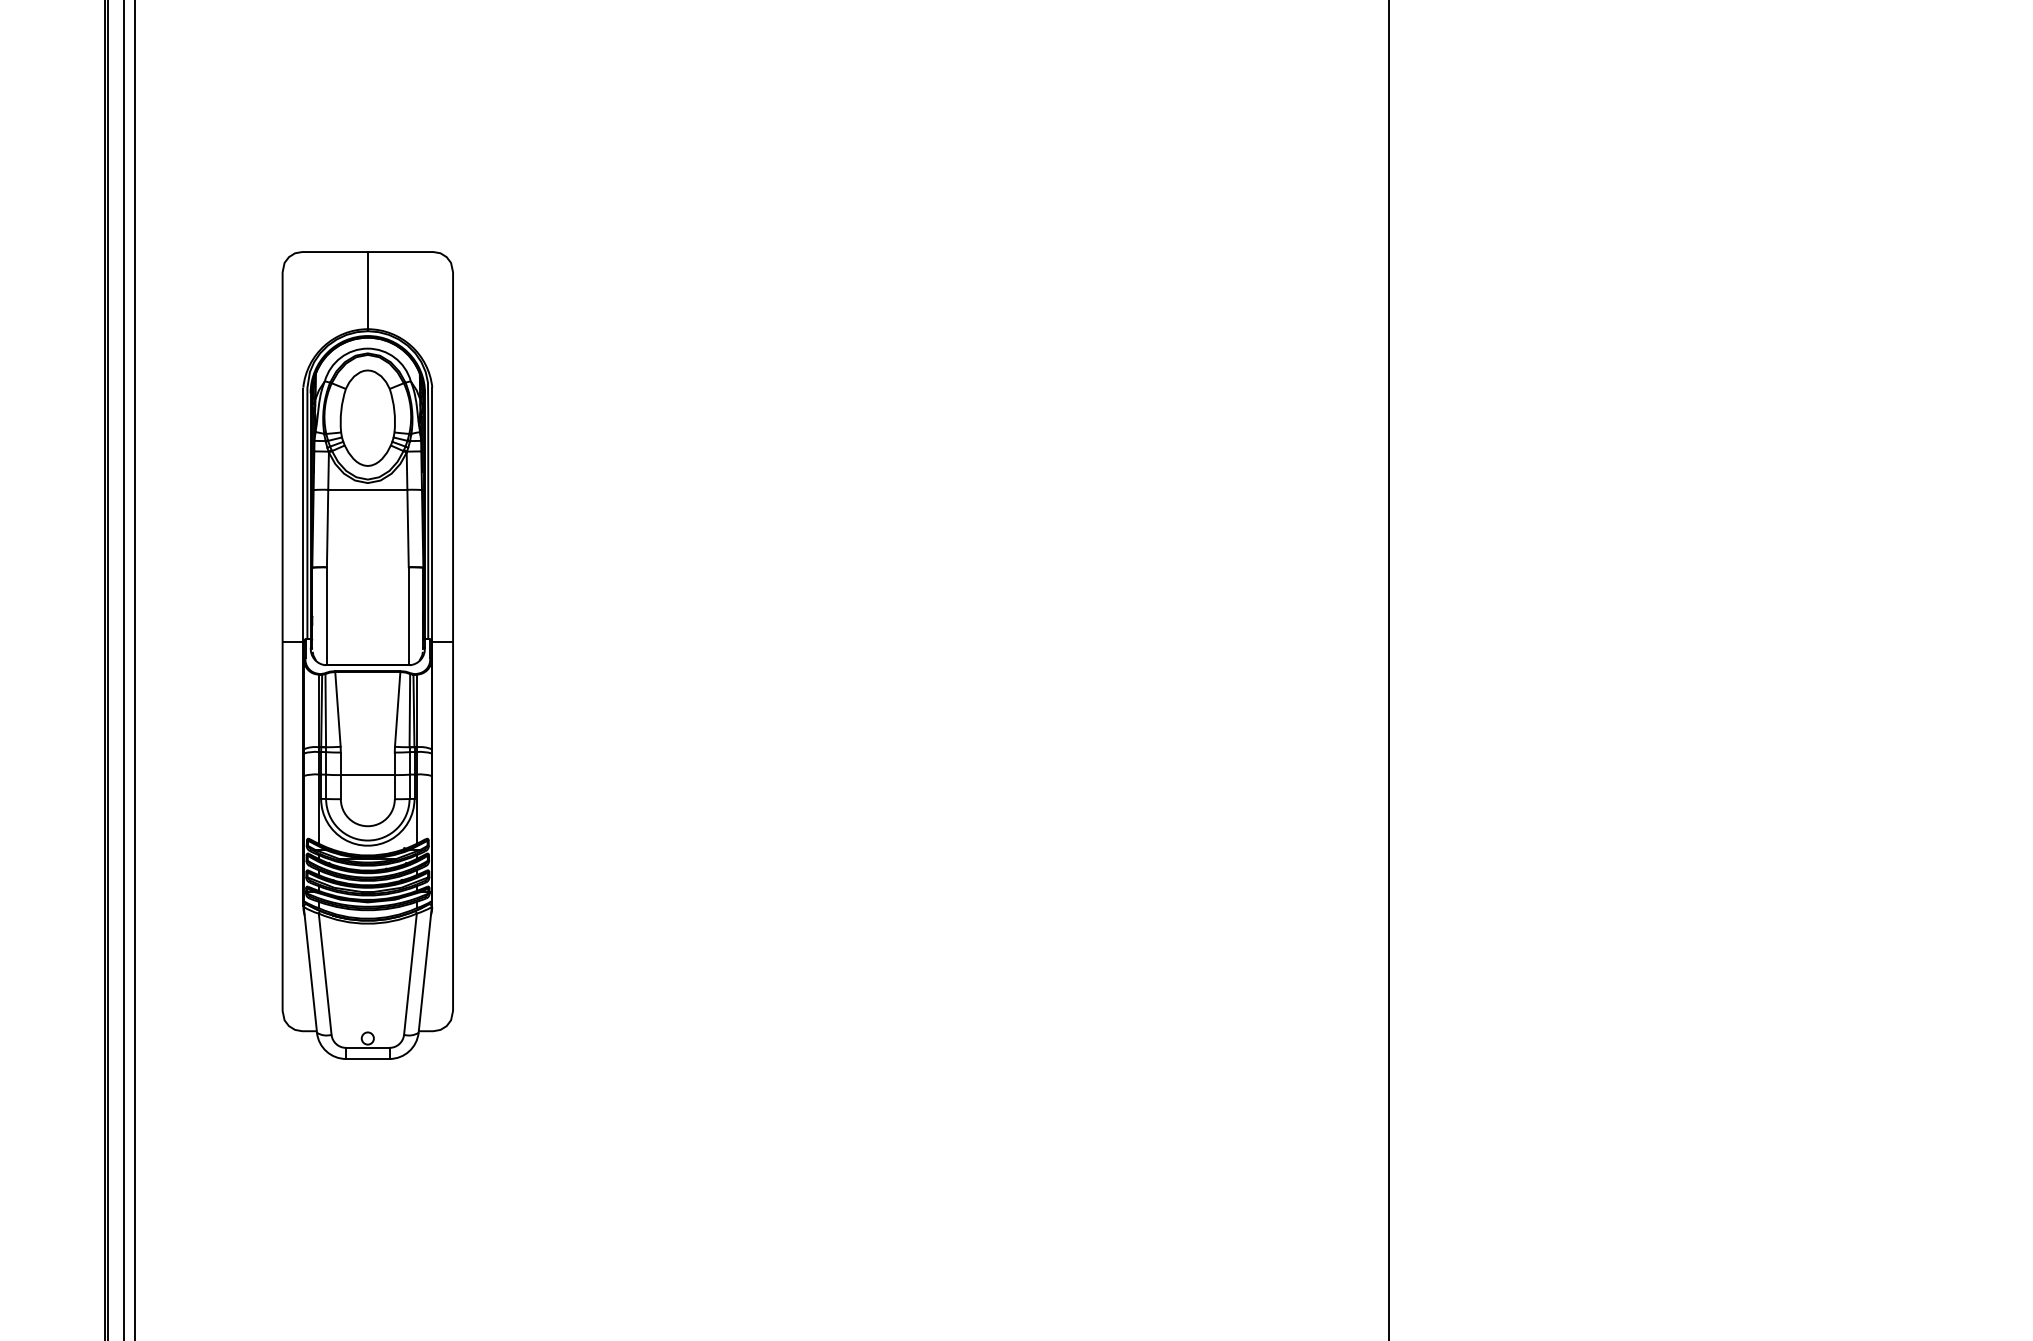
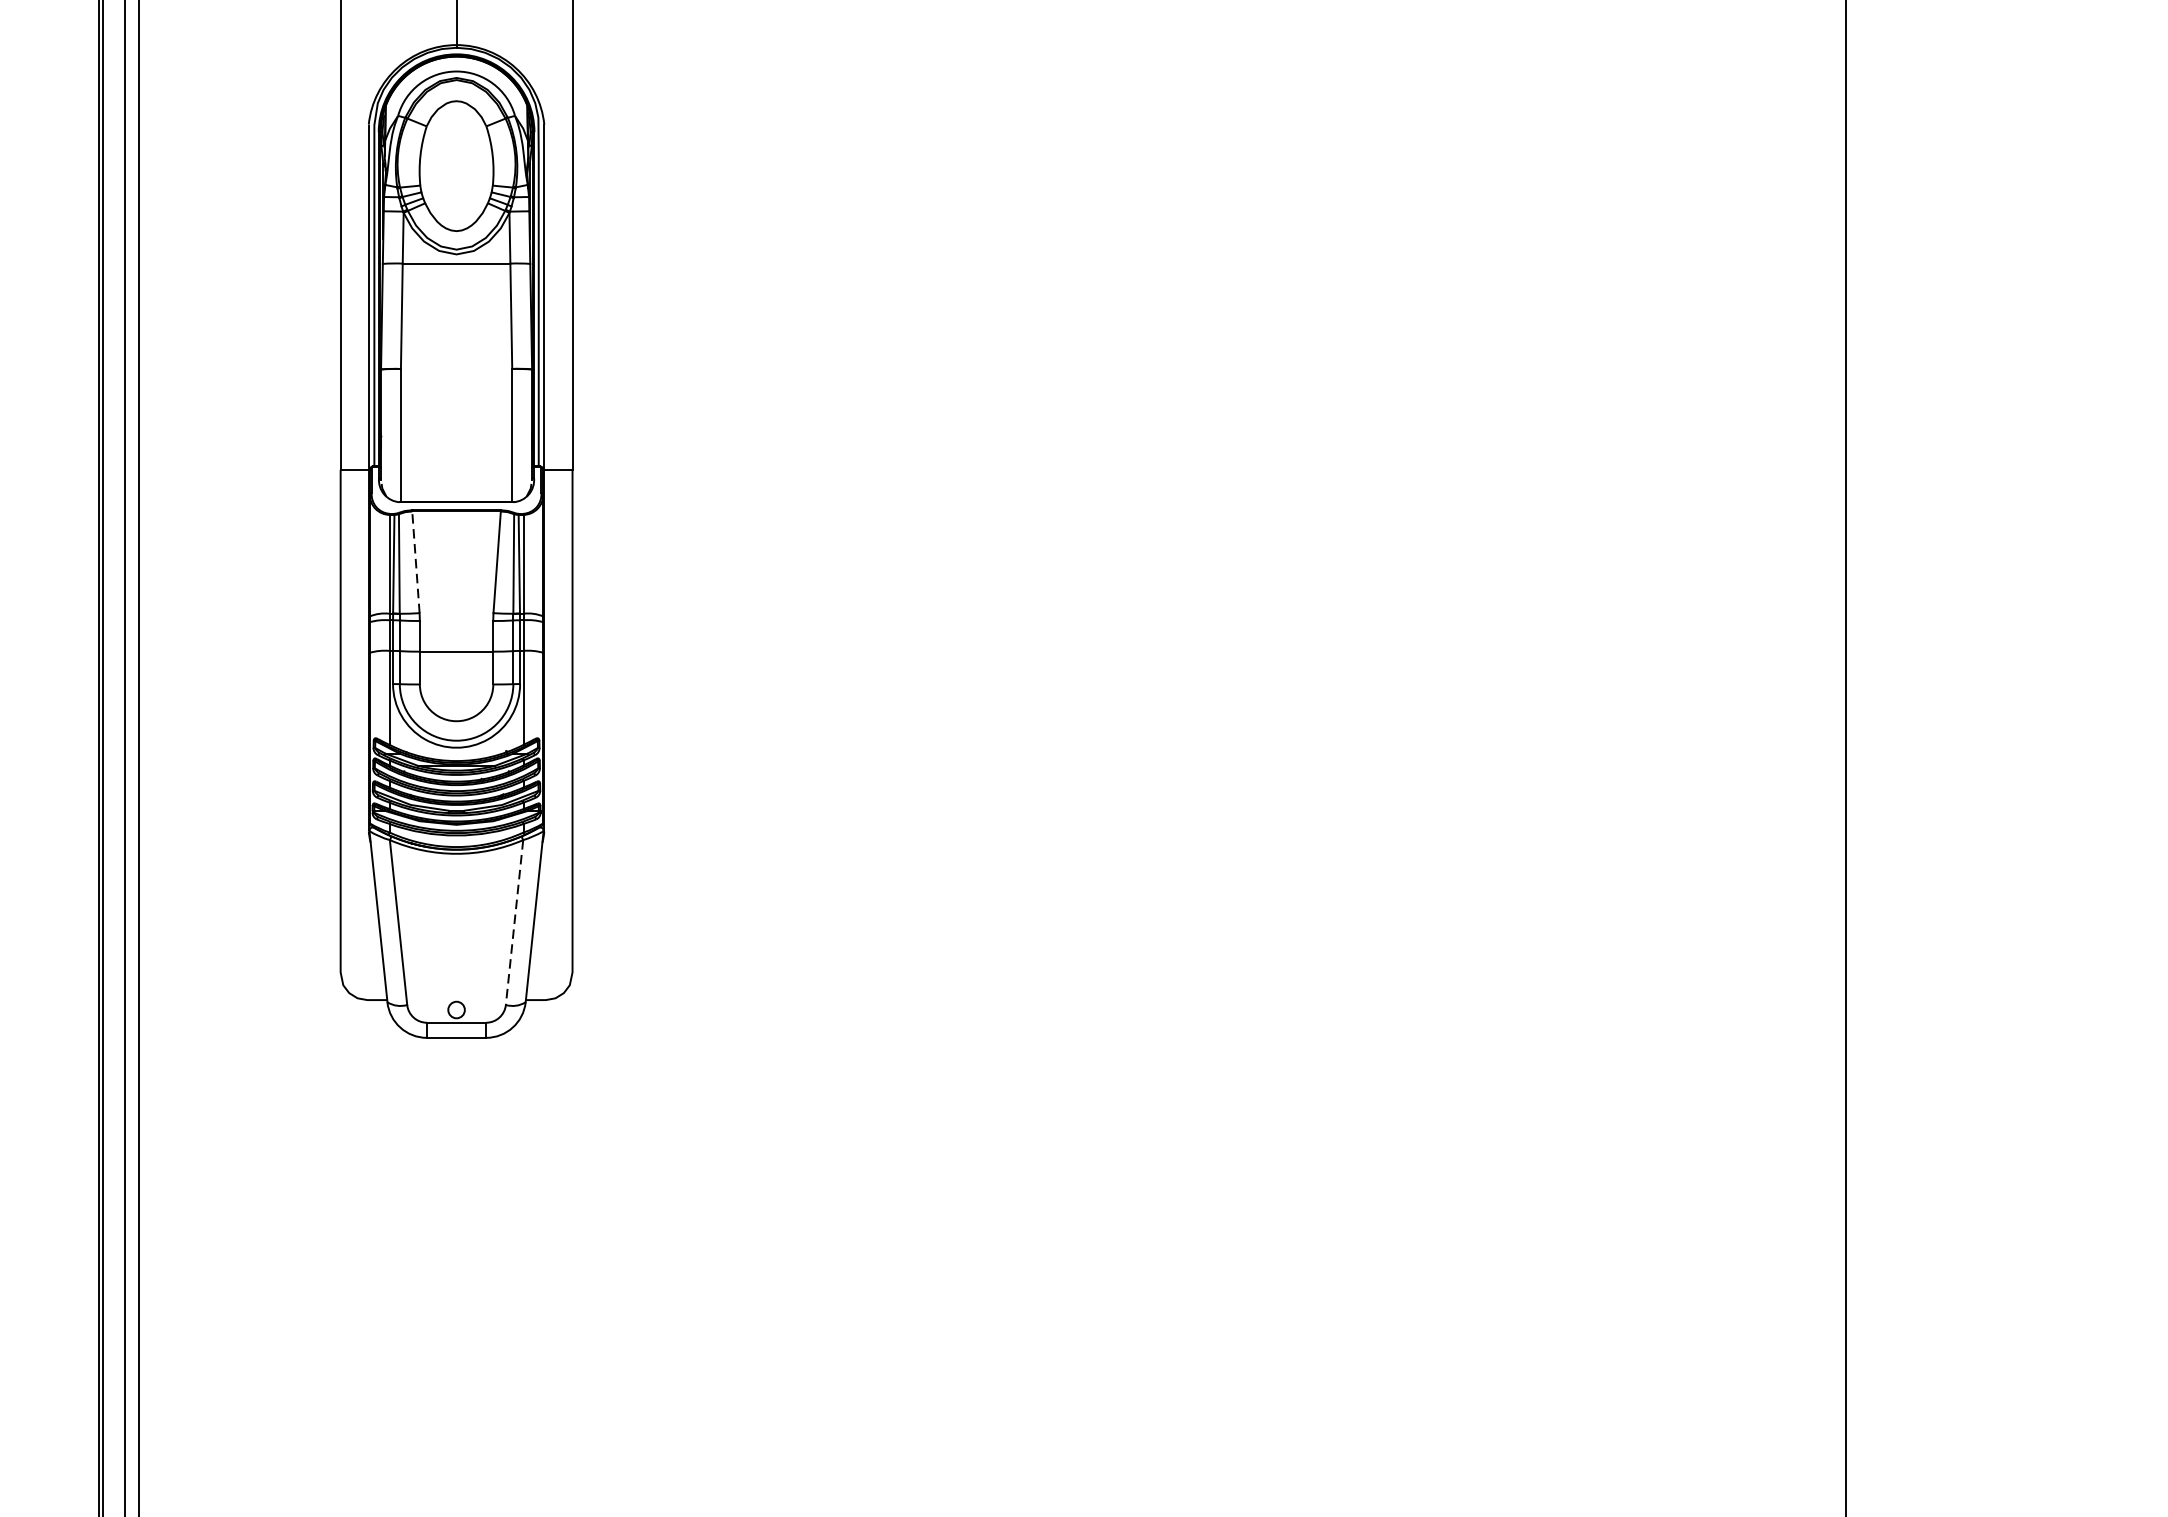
line: (337, 708) -> (415, 561), solid -> dashed
line: (410, 974) -> (514, 922), solid -> dashed

